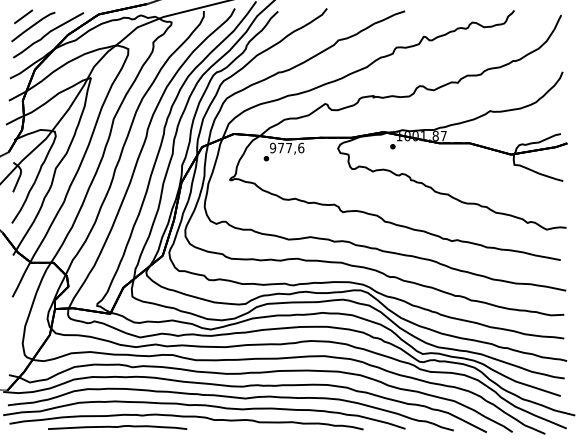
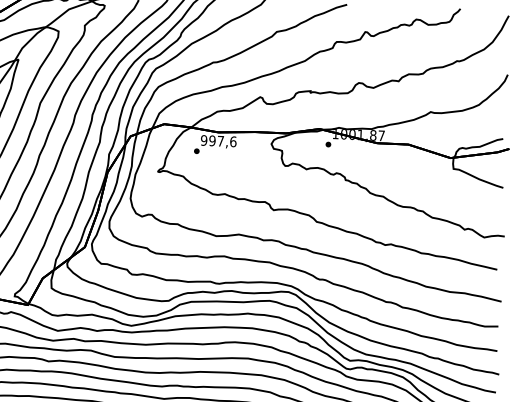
text: (281, 147) -> (212, 140), 977,6 -> 997,6

